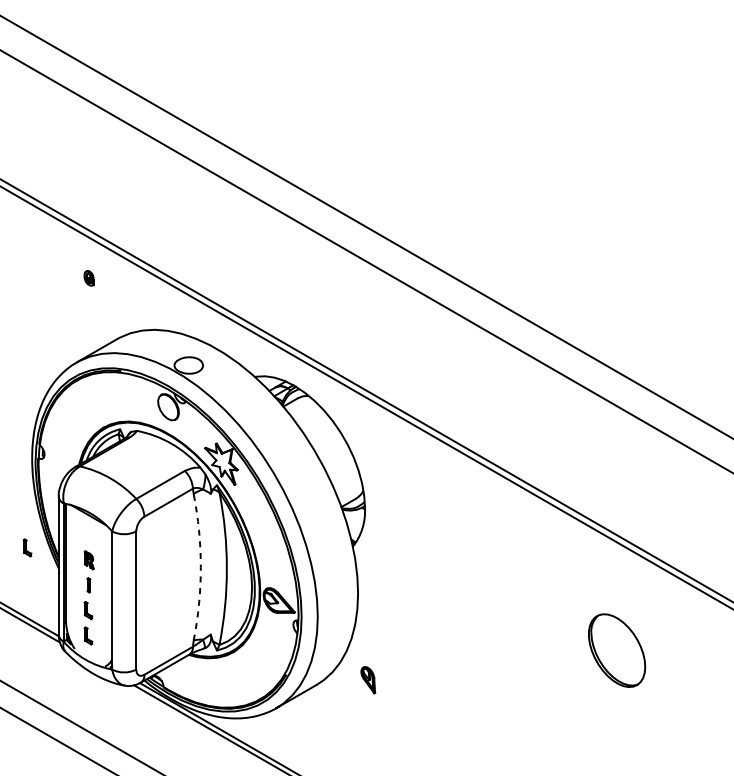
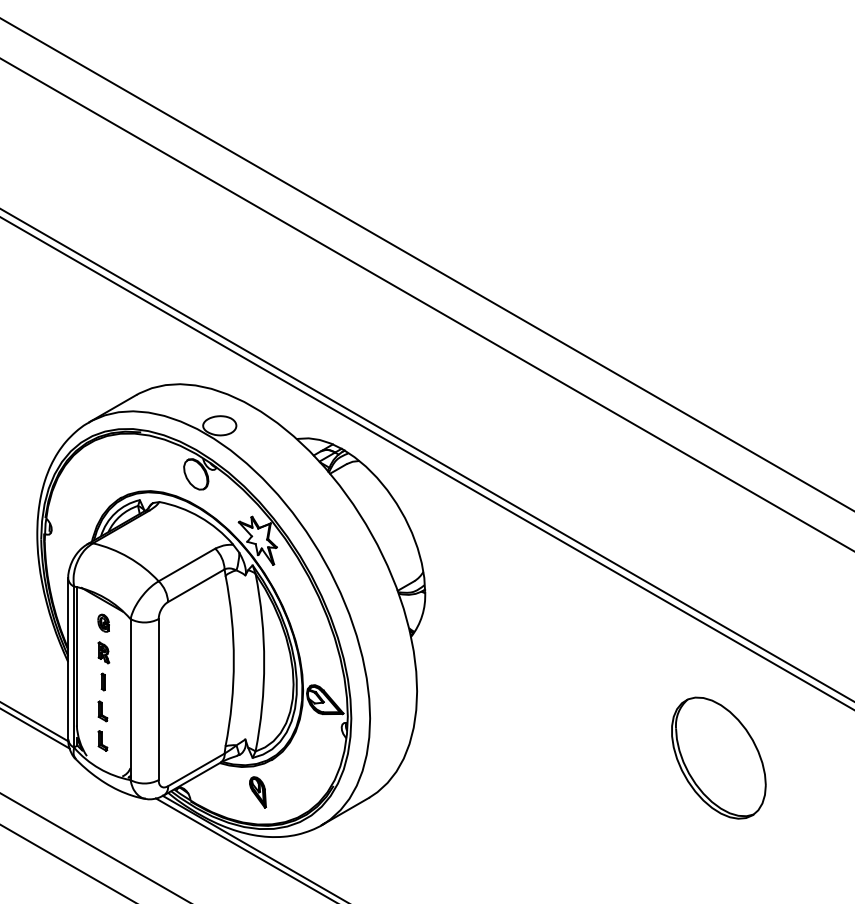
part: (88, 277) -> (103, 622), moved
part: (27, 548) -> (31, 638), removed
arc: (200, 566) -> (233, 660), dashed -> solid
part: (616, 650) -> (718, 757), size x1.43
part: (367, 680) -> (257, 792), moved

